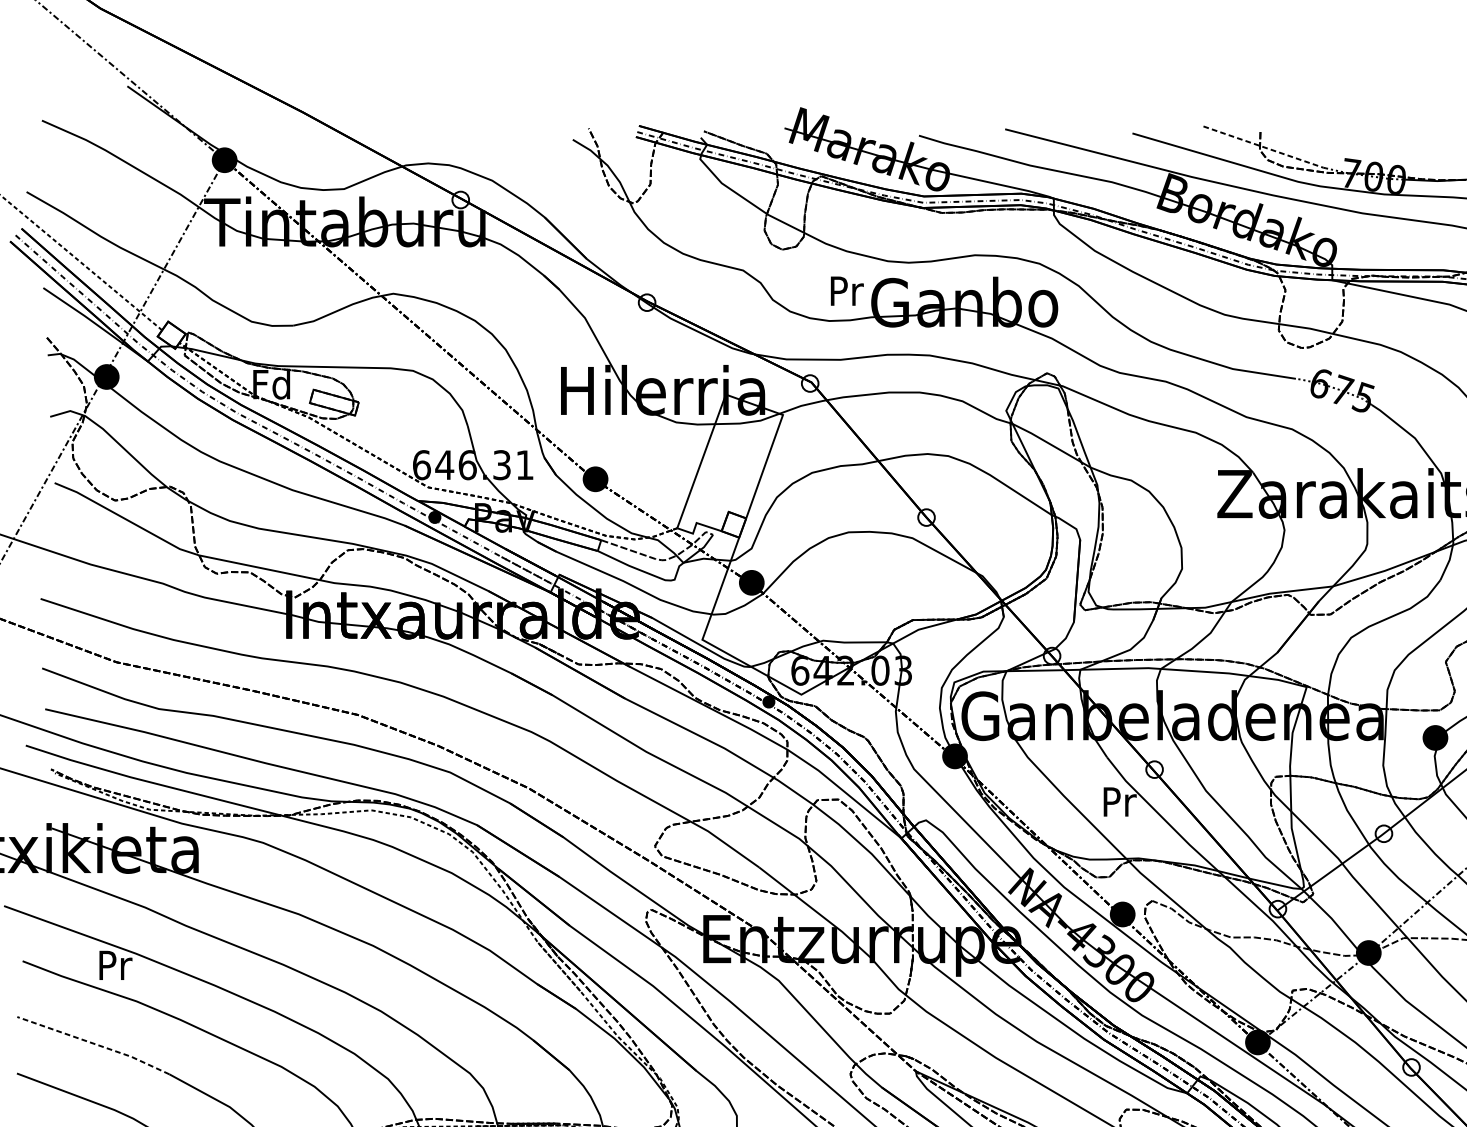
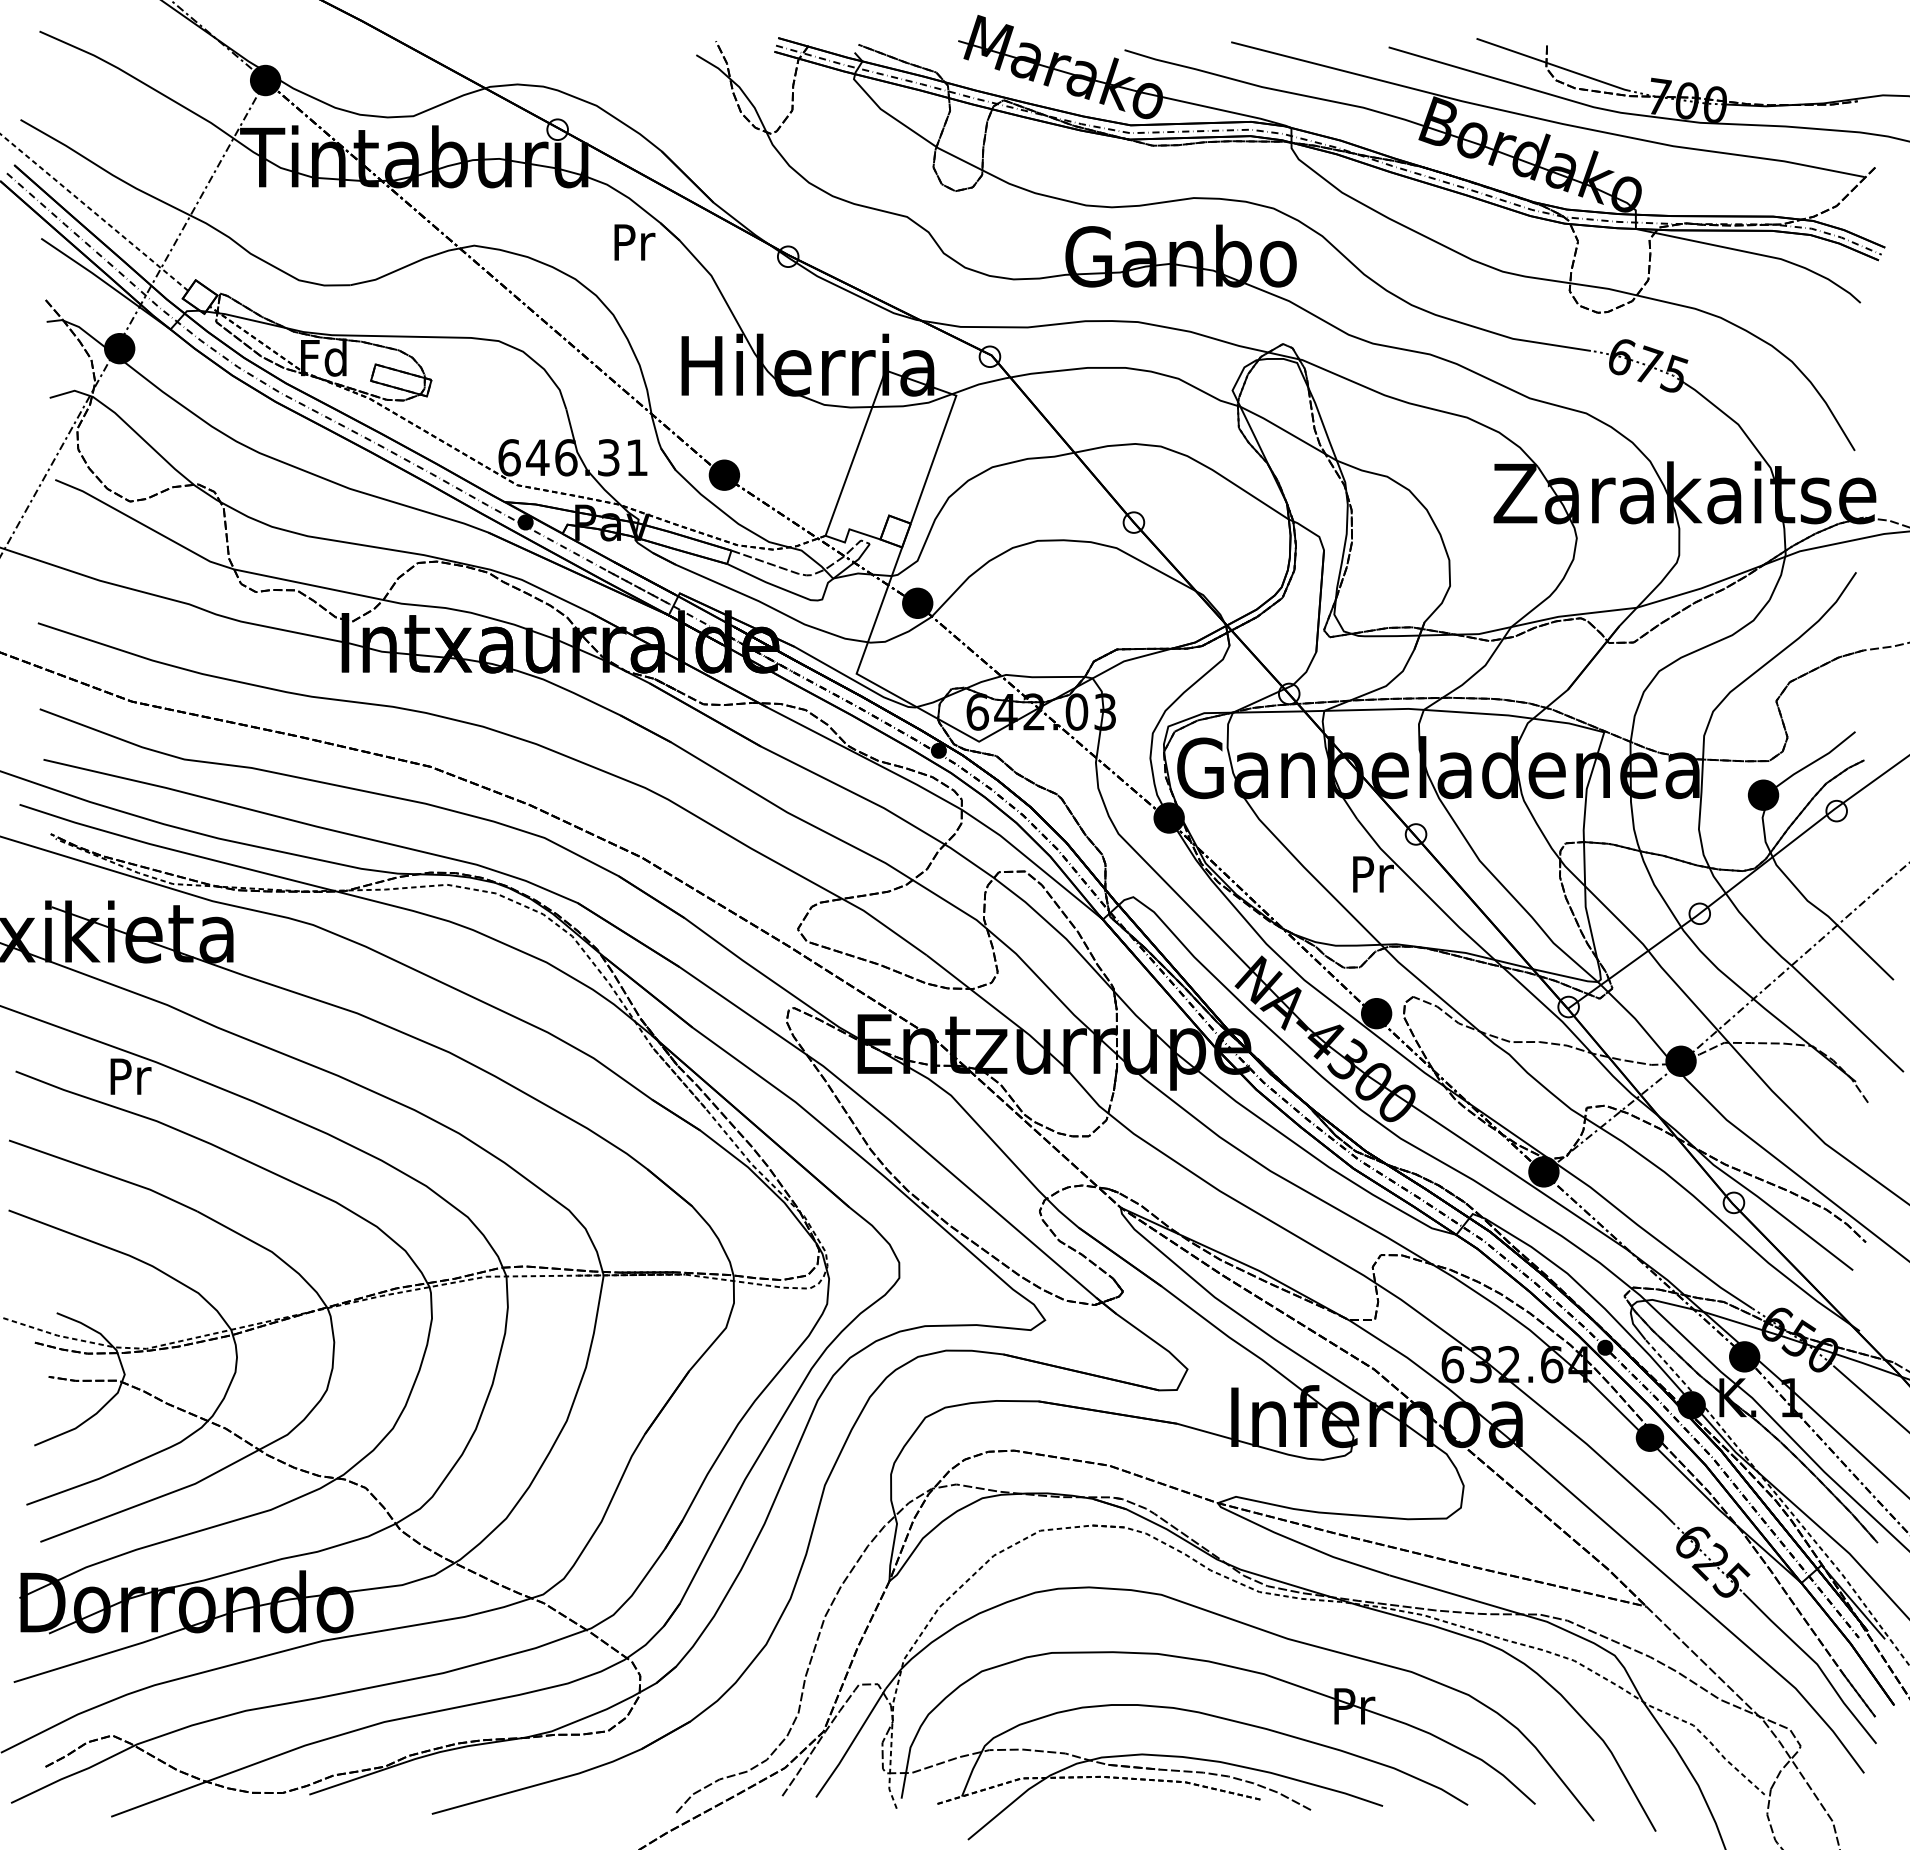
line: (1264, 148) -> (1552, 65), dashed -> solid
text: (846, 291) -> (634, 242), moved
line: (94, 1043) -> (104, 1173), dashed -> solid

